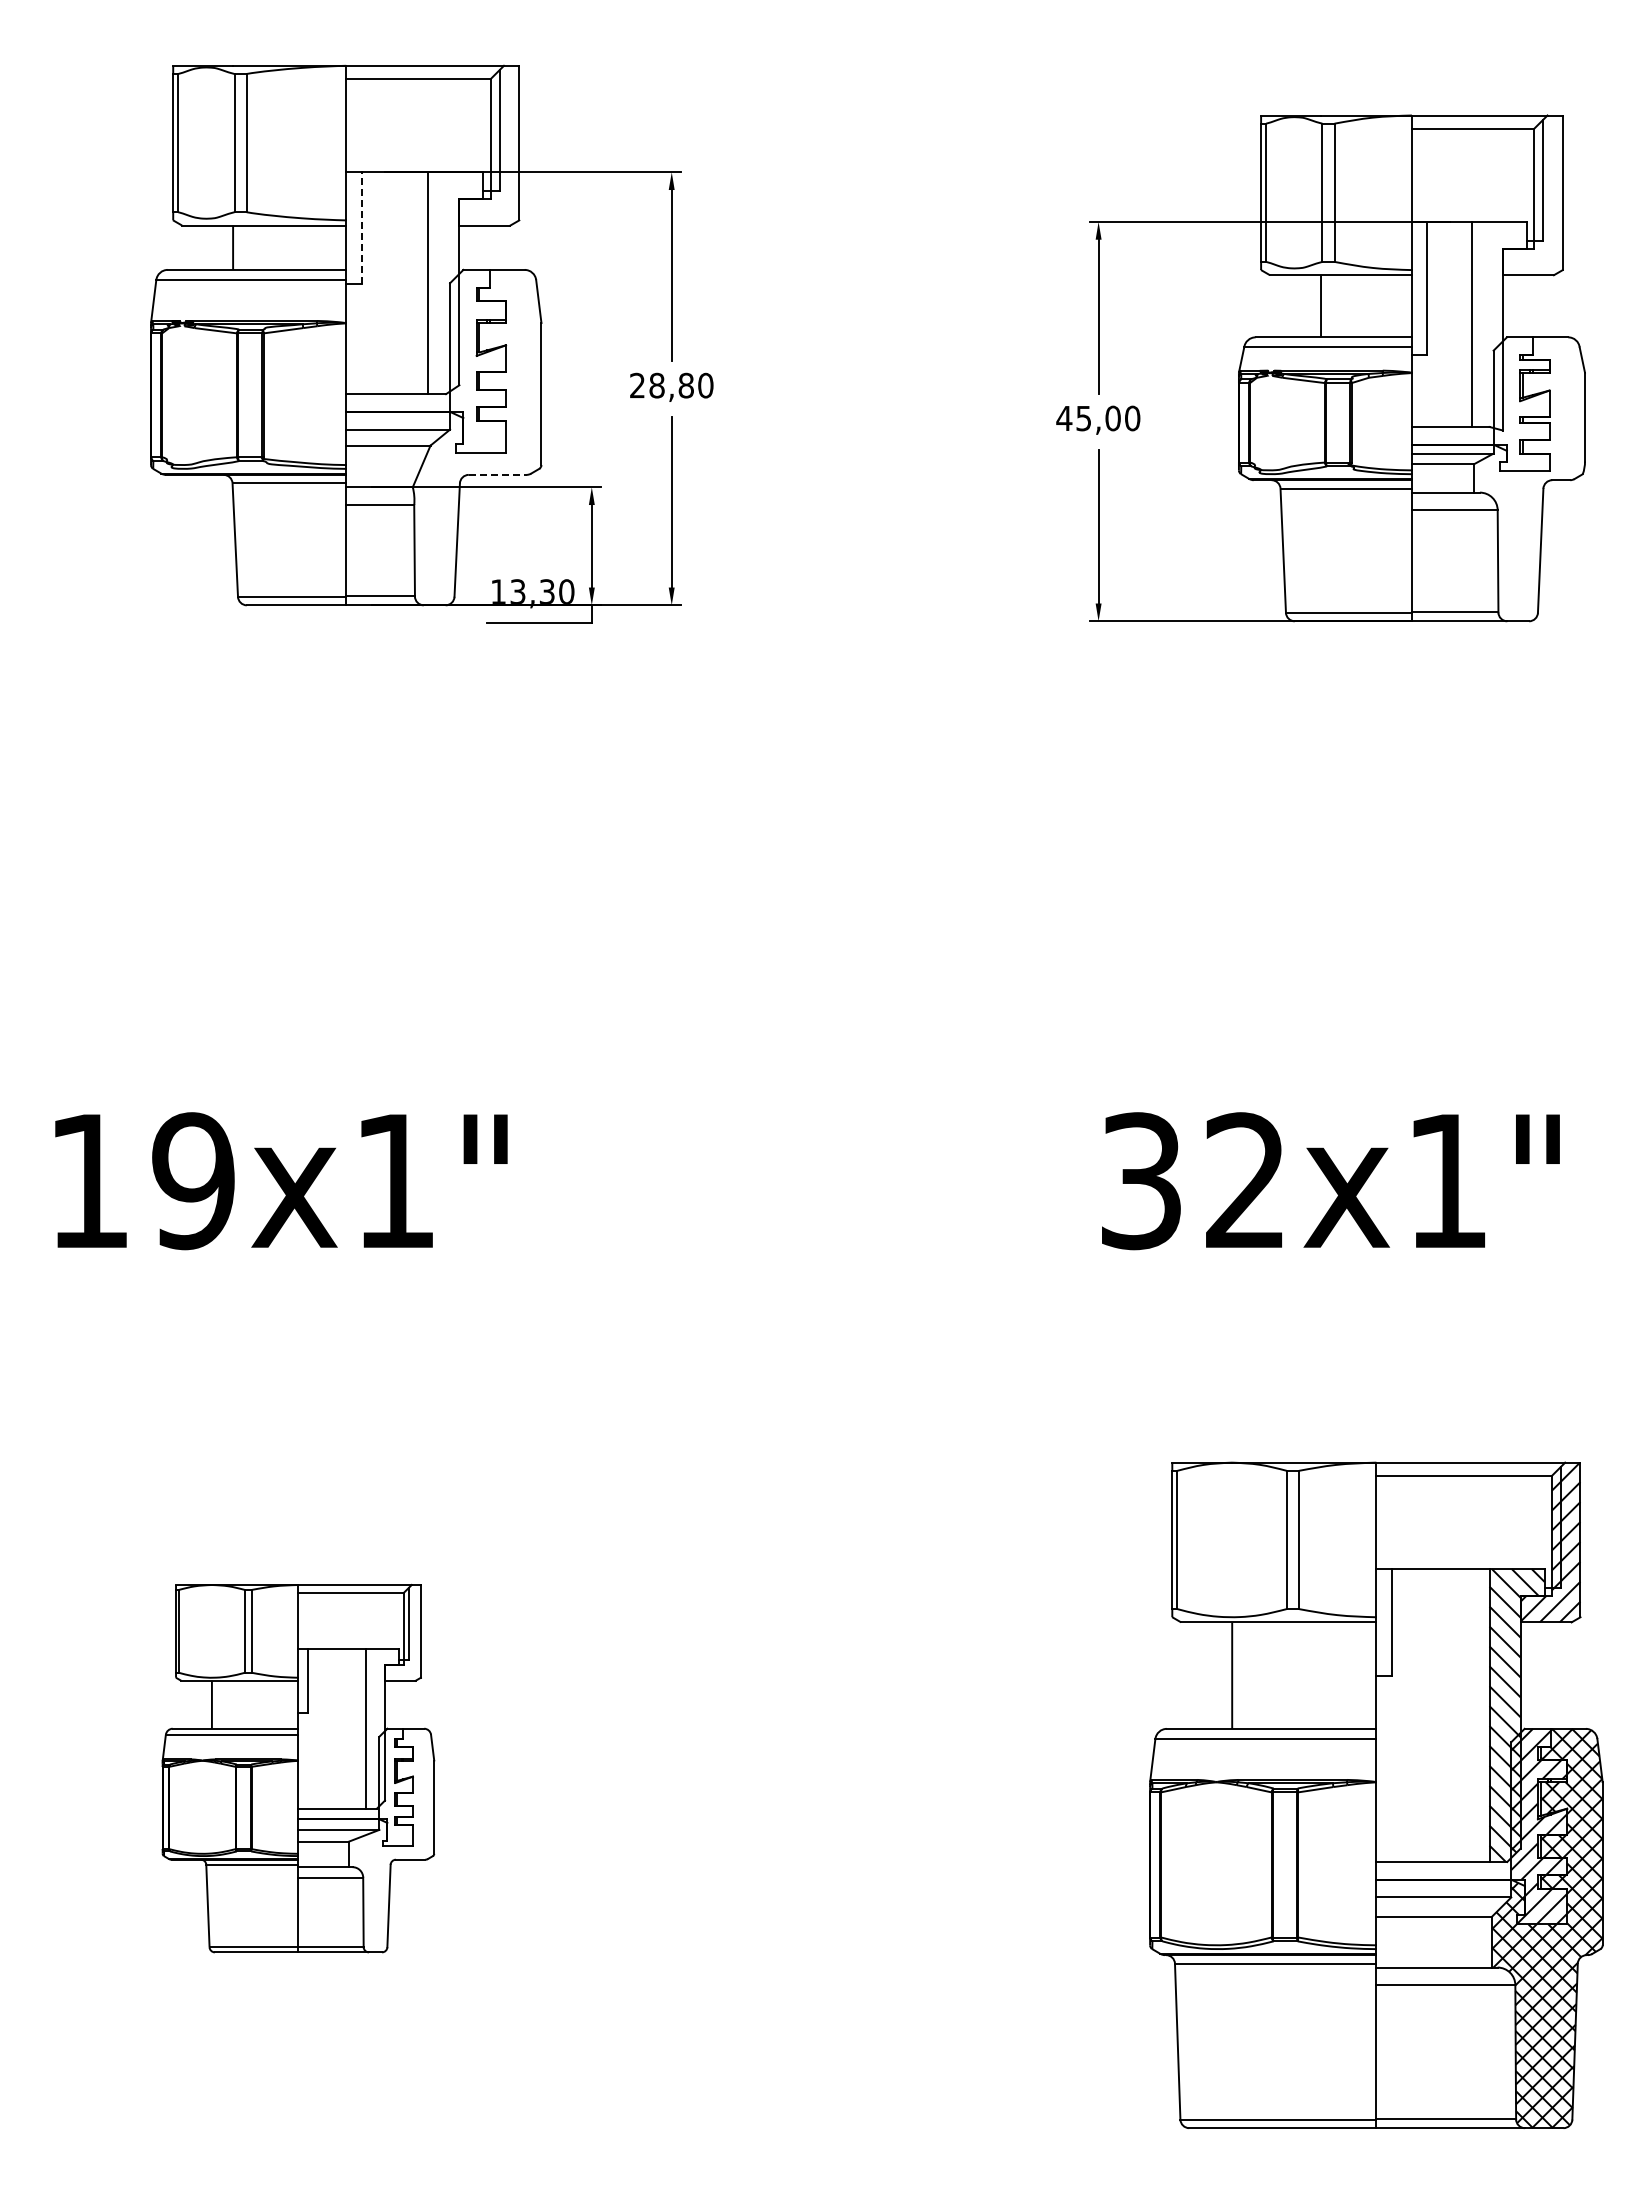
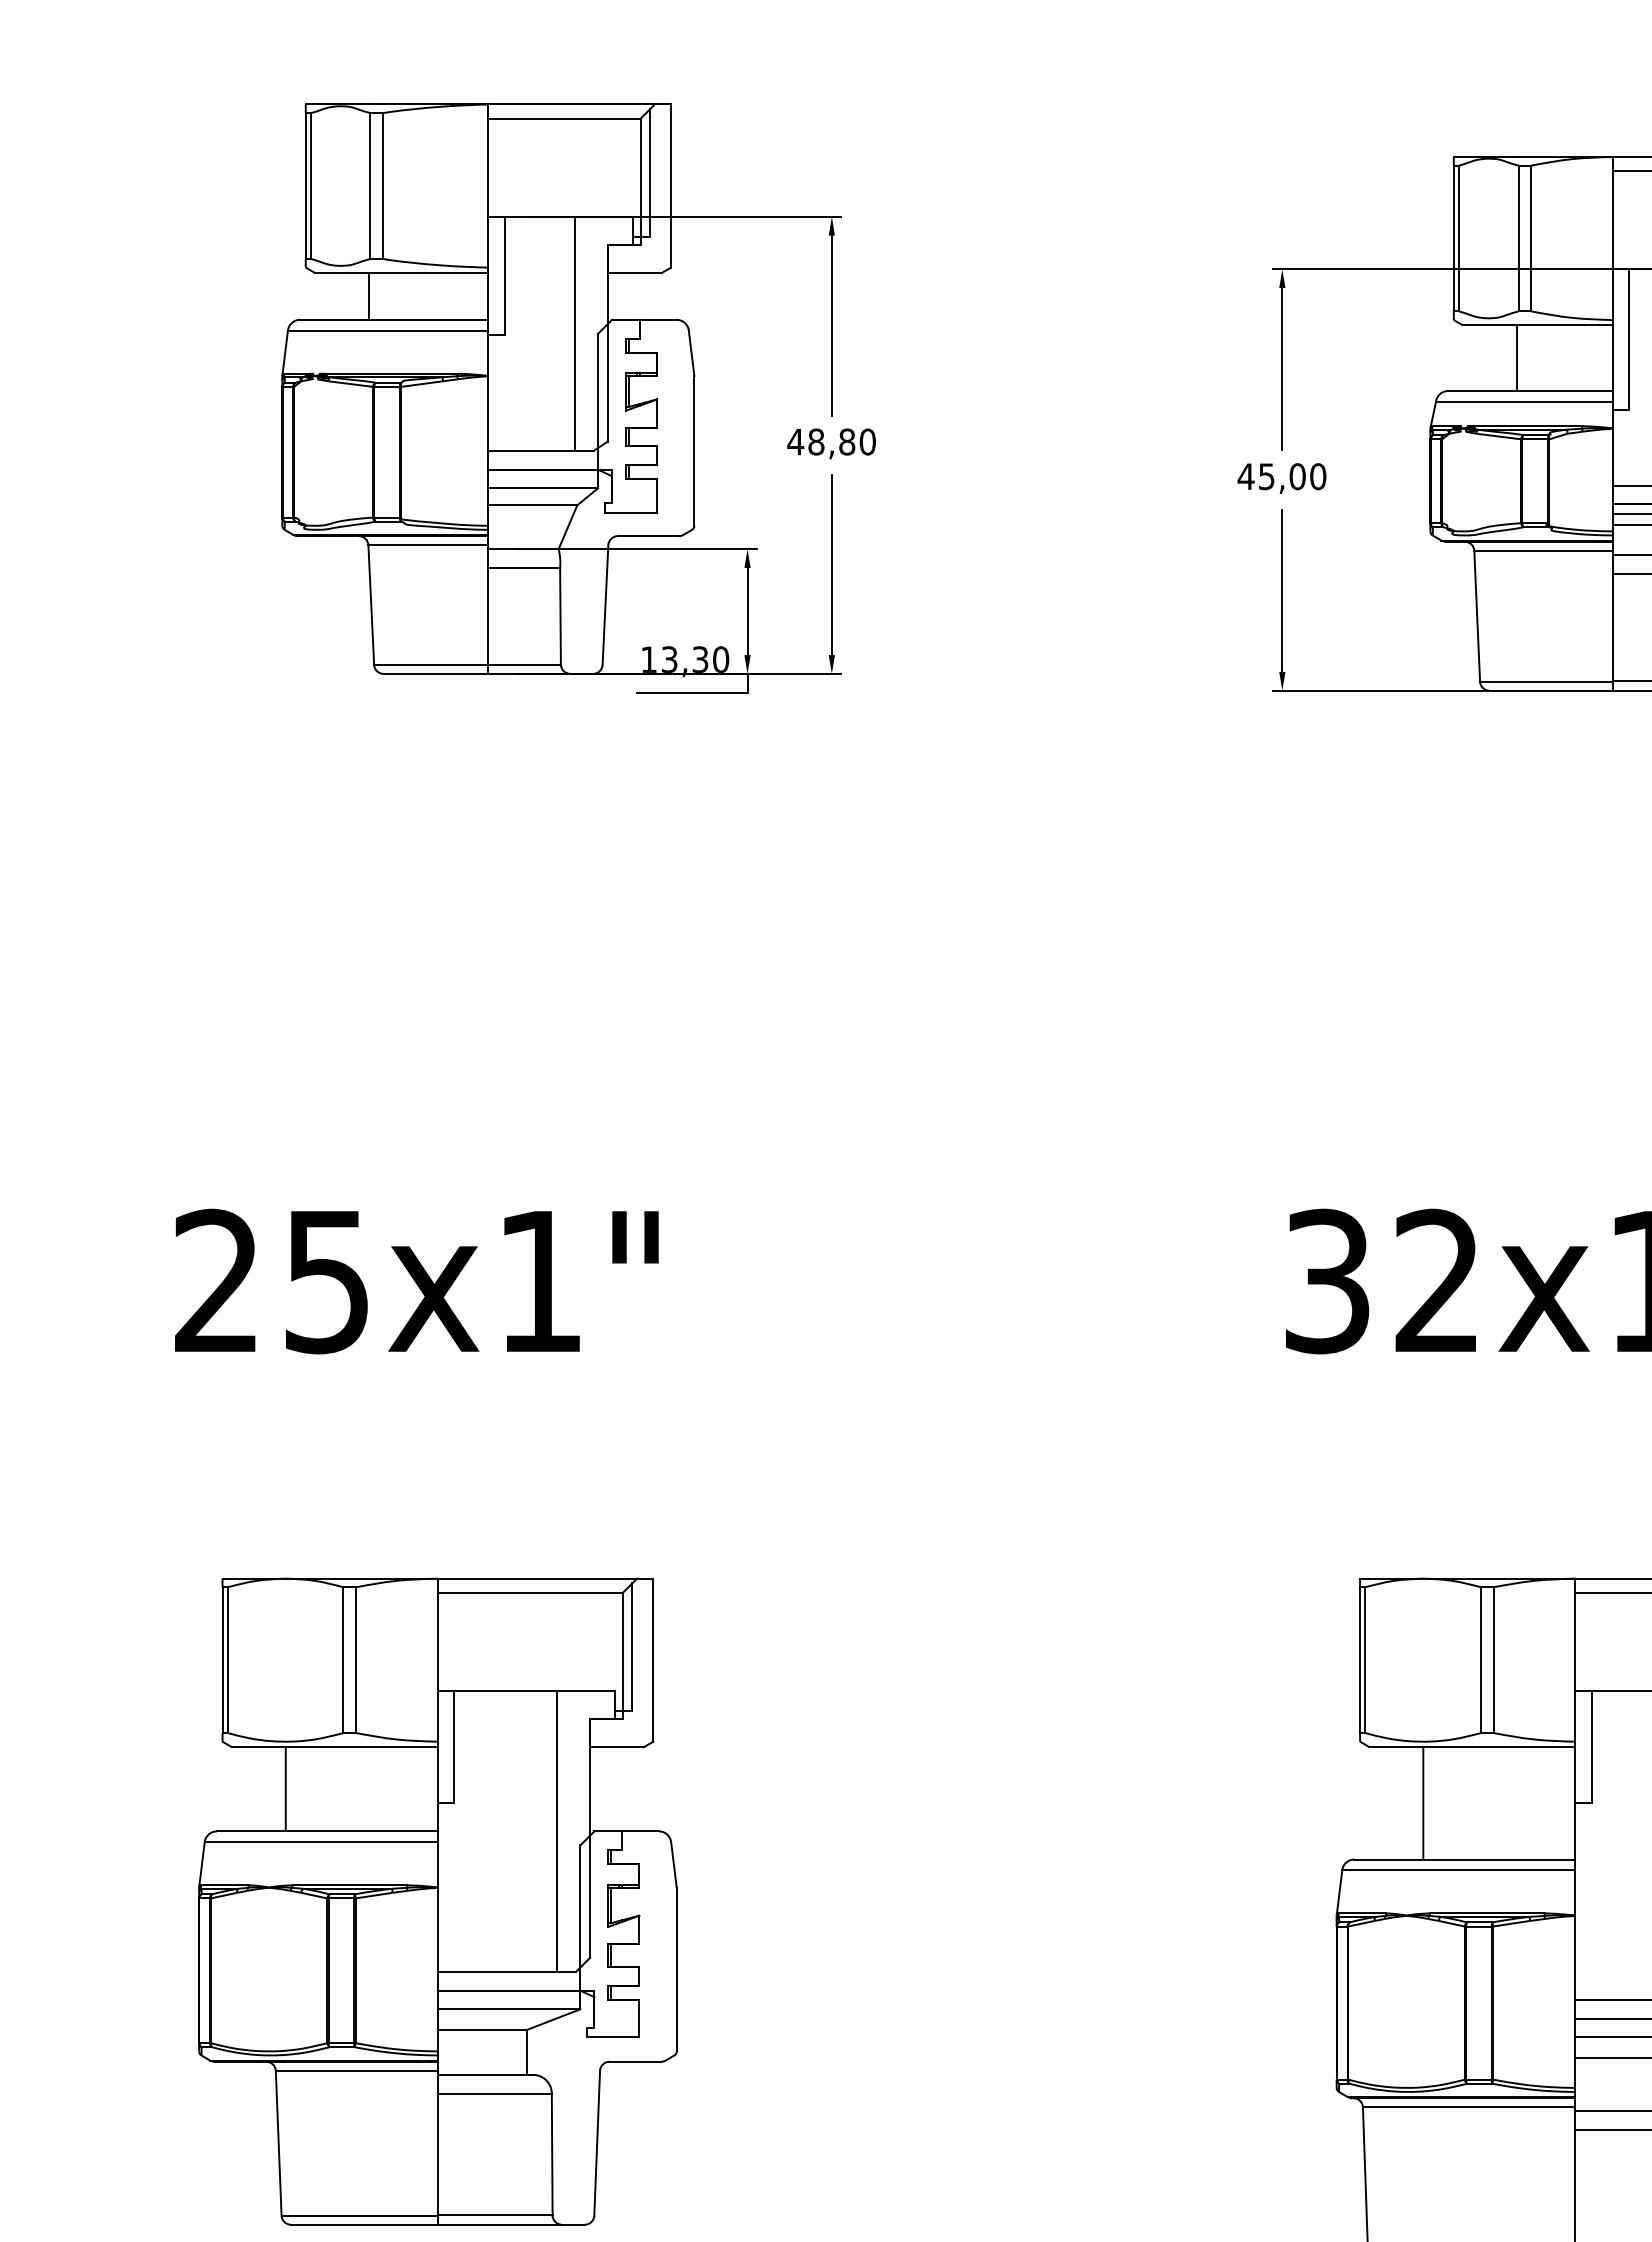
line: (361, 228) -> (504, 276), dashed -> solid
text: (637, 385) -> (795, 441), 28,80 -> 48,80
line: (497, 474) -> (647, 535), dashed -> solid
text: (141, 1181) -> (272, 1281), 19x1" -> 25x1"
part: (298, 1768) -> (437, 1901), size x1.67

